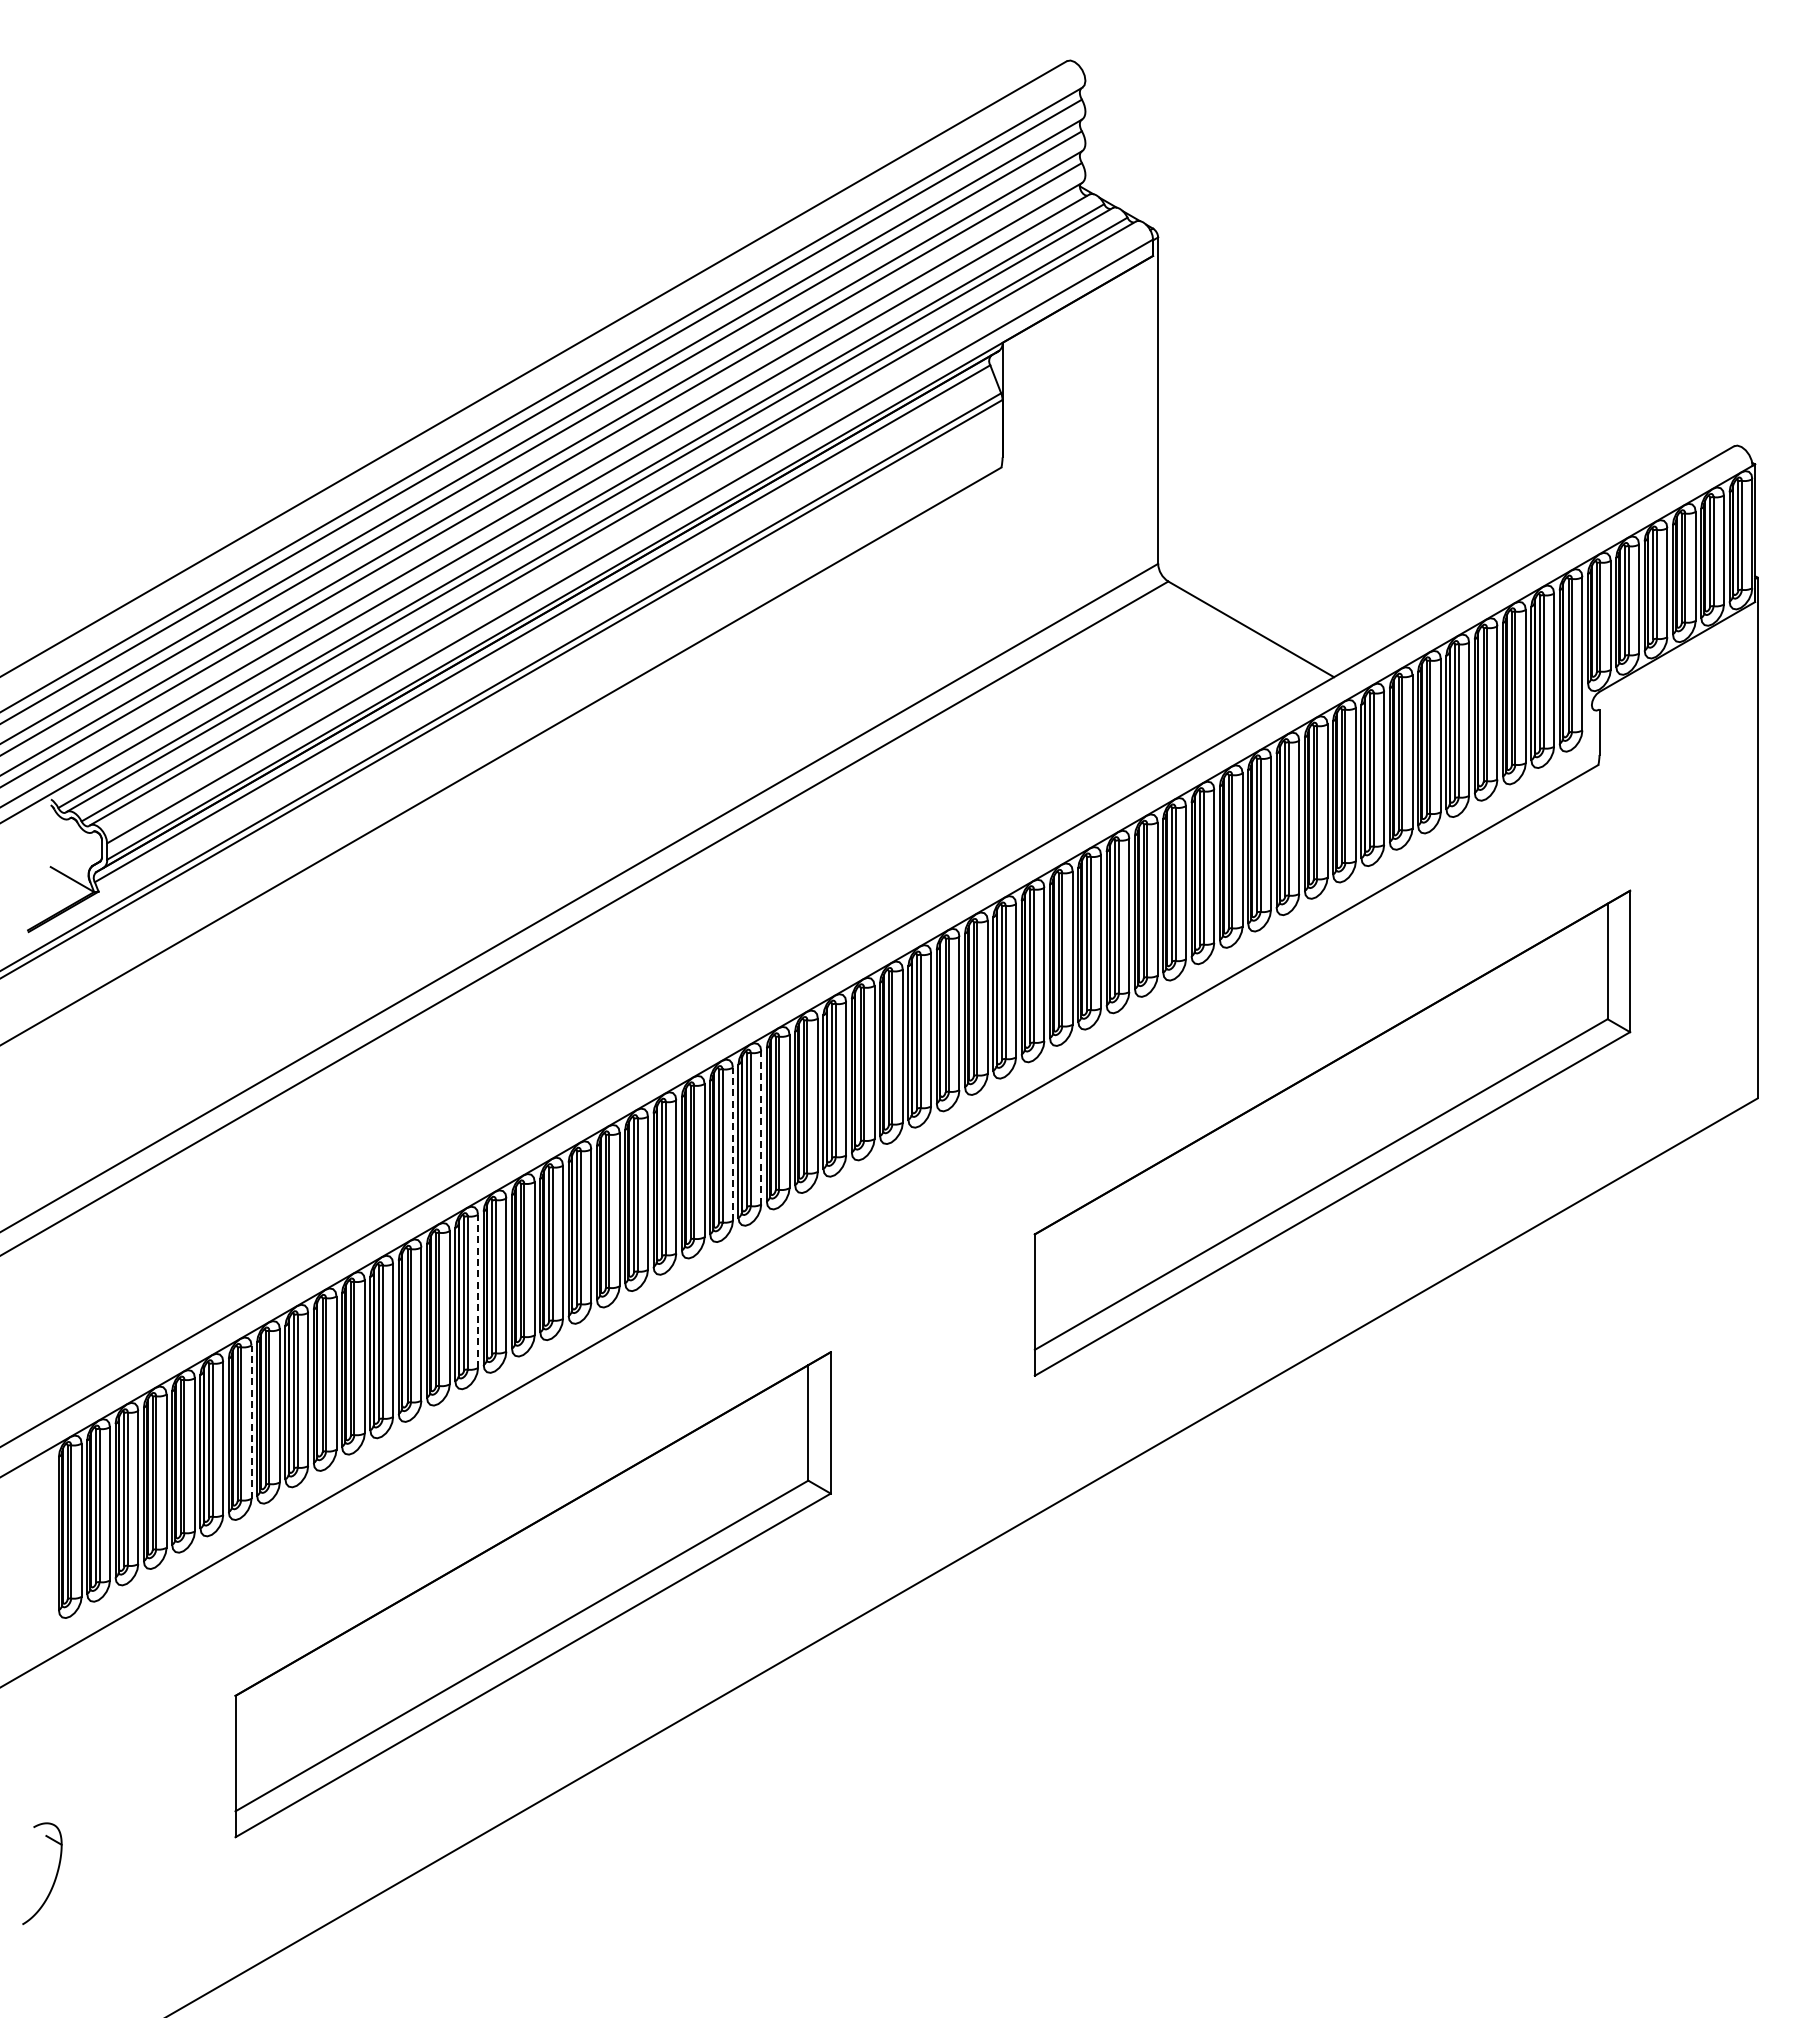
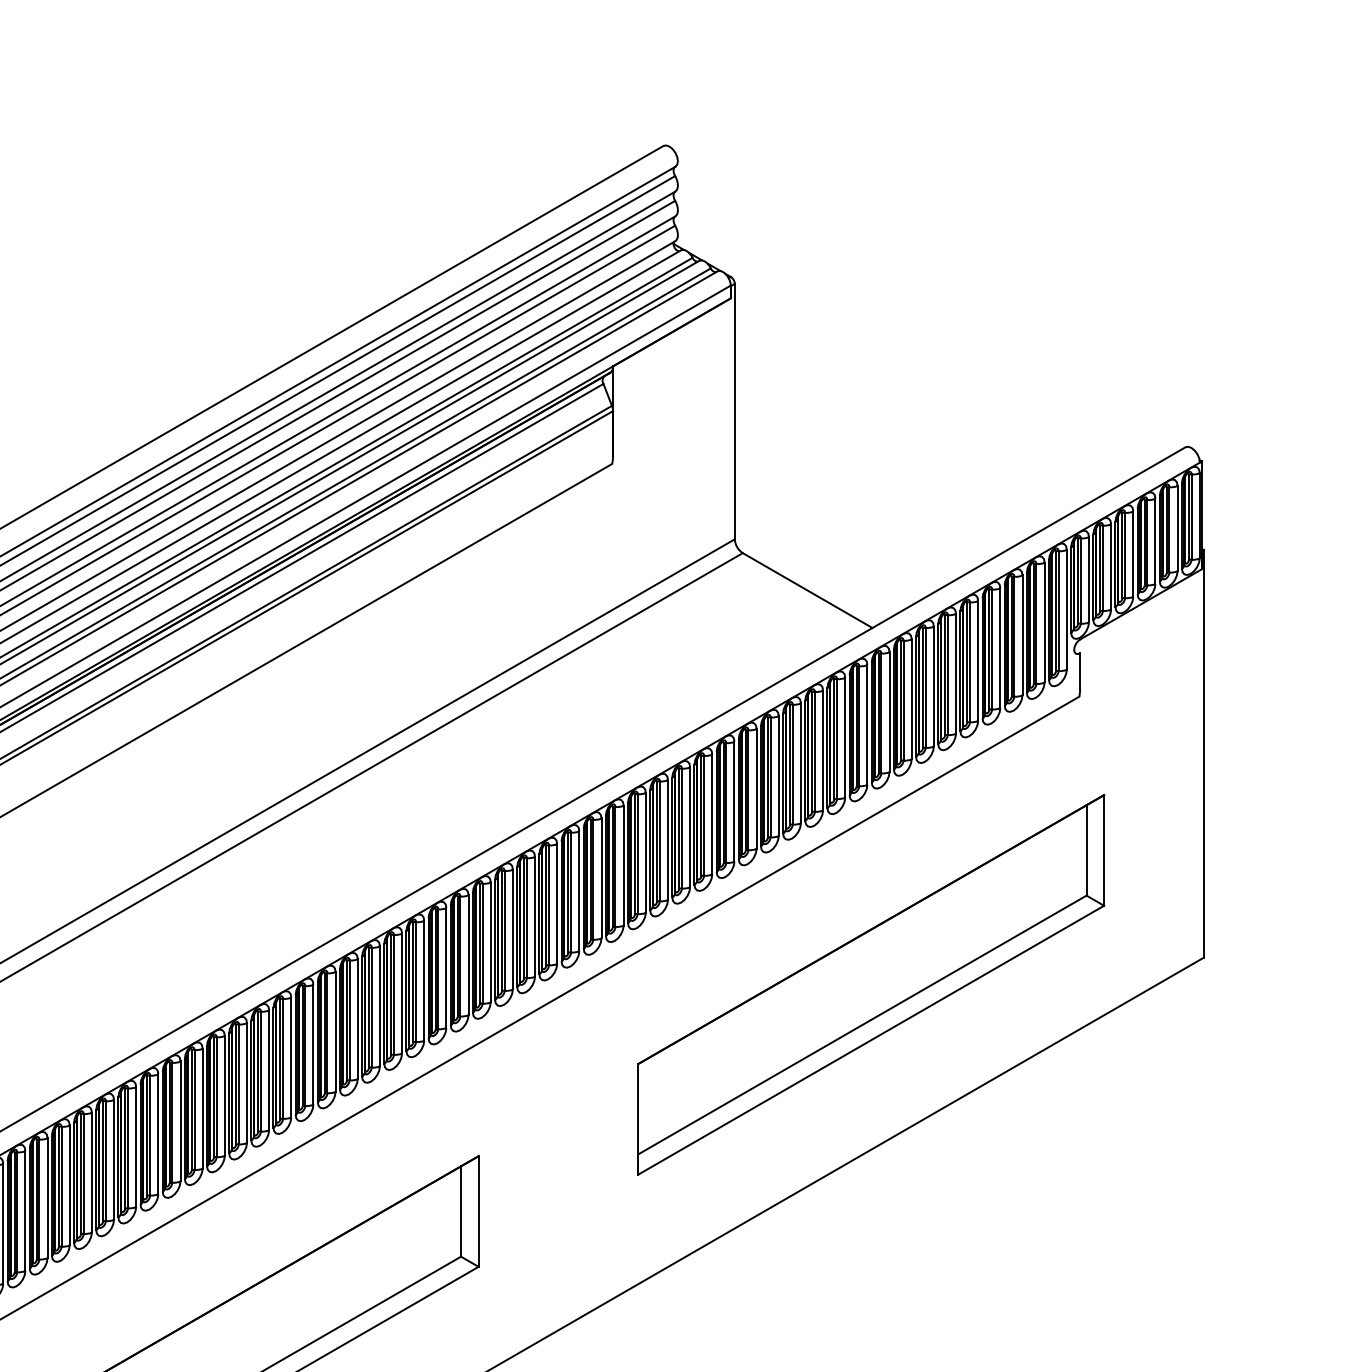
line: (761, 1127) -> (424, 980), dashed -> solid
line: (732, 1144) -> (401, 993), dashed -> solid
line: (478, 1291) -> (202, 1108), dashed -> solid
line: (251, 1422) -> (25, 1211), dashed -> solid

